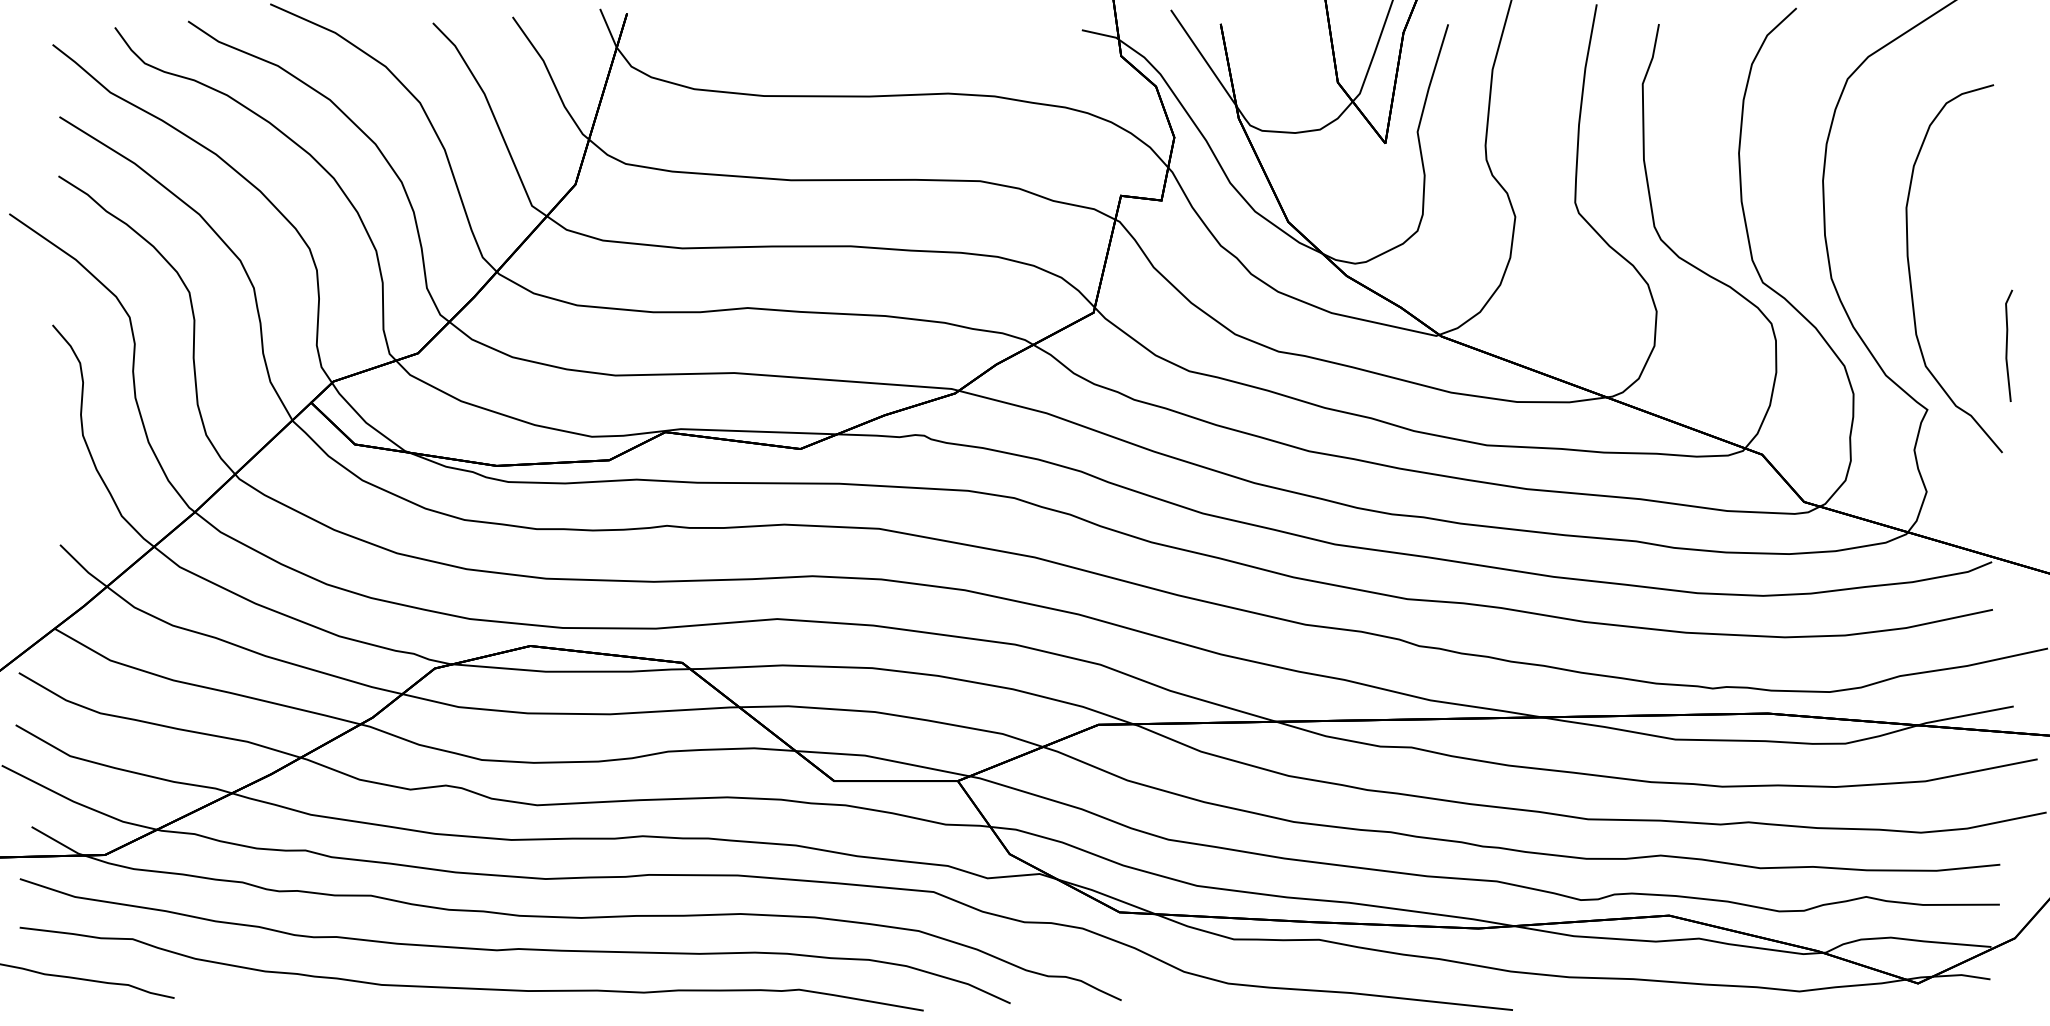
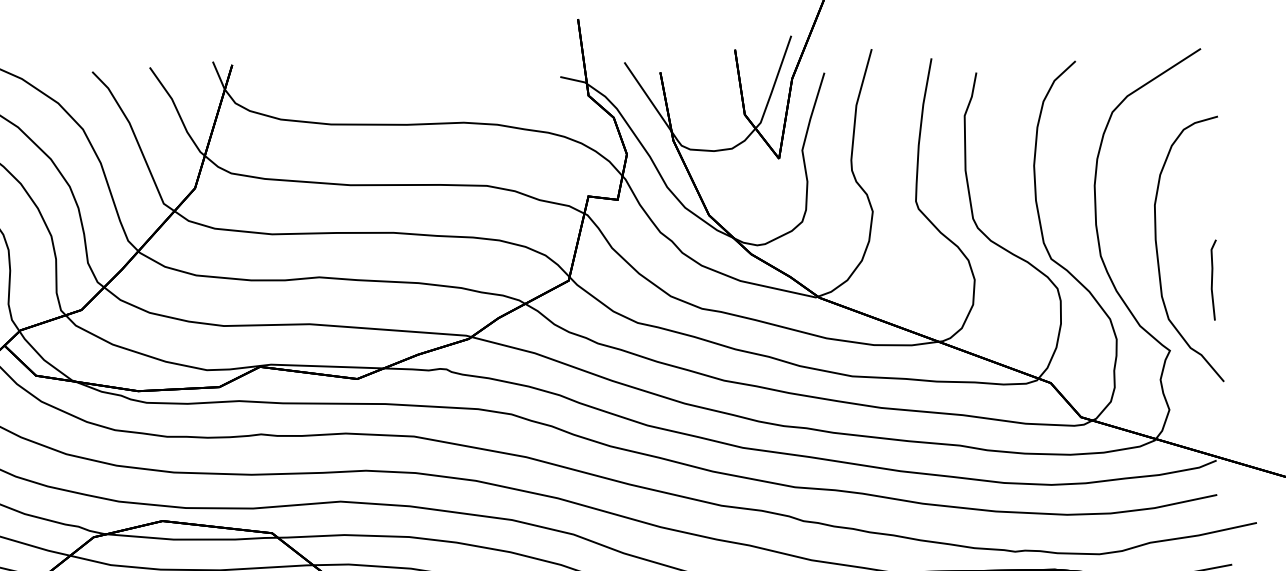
line: (2007, 345) -> (1212, 279), moved

